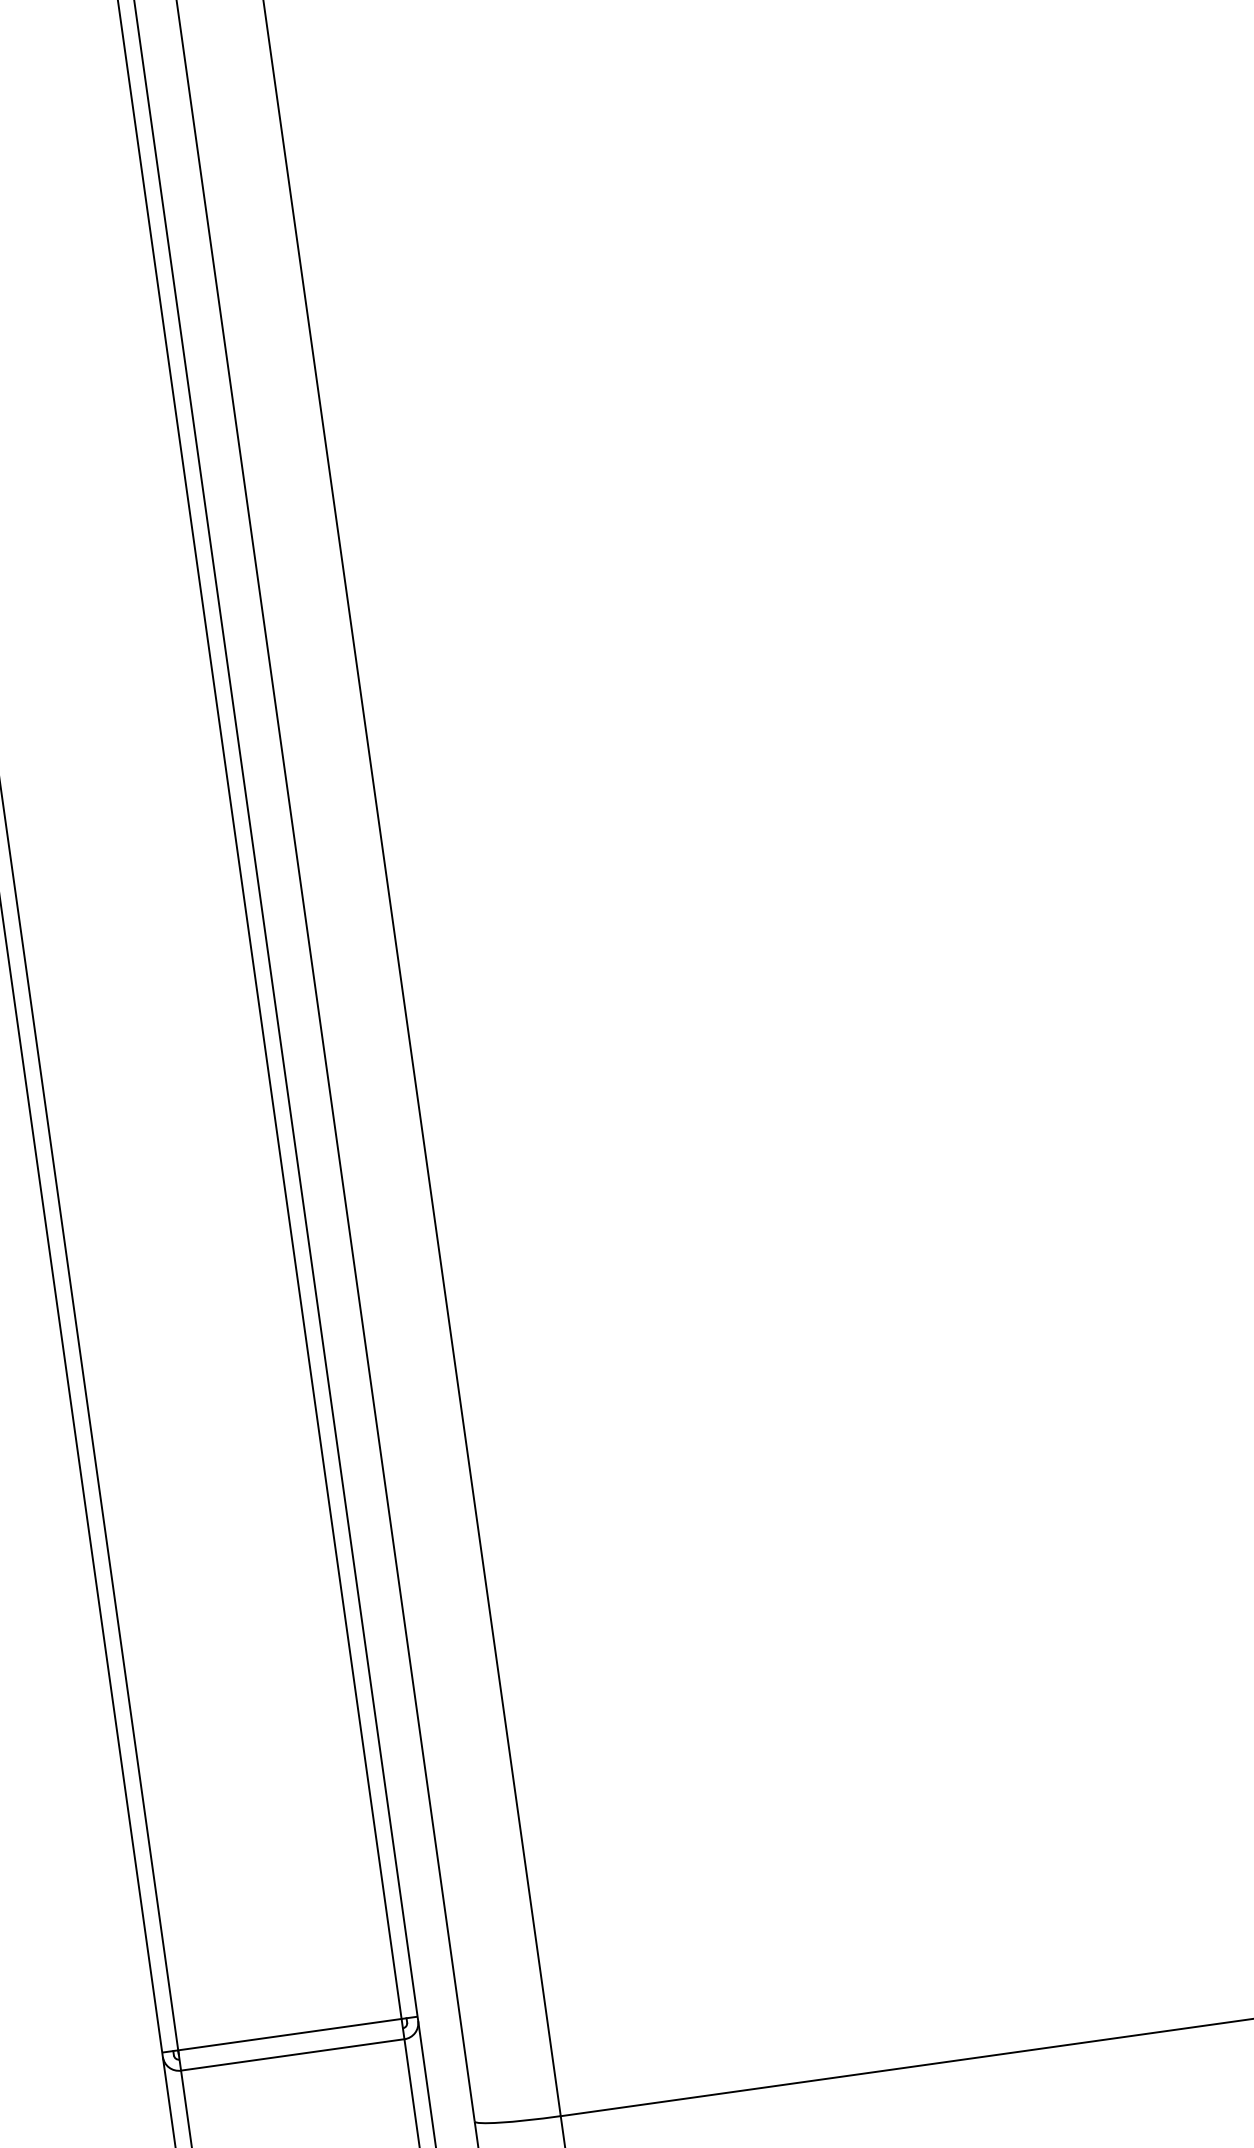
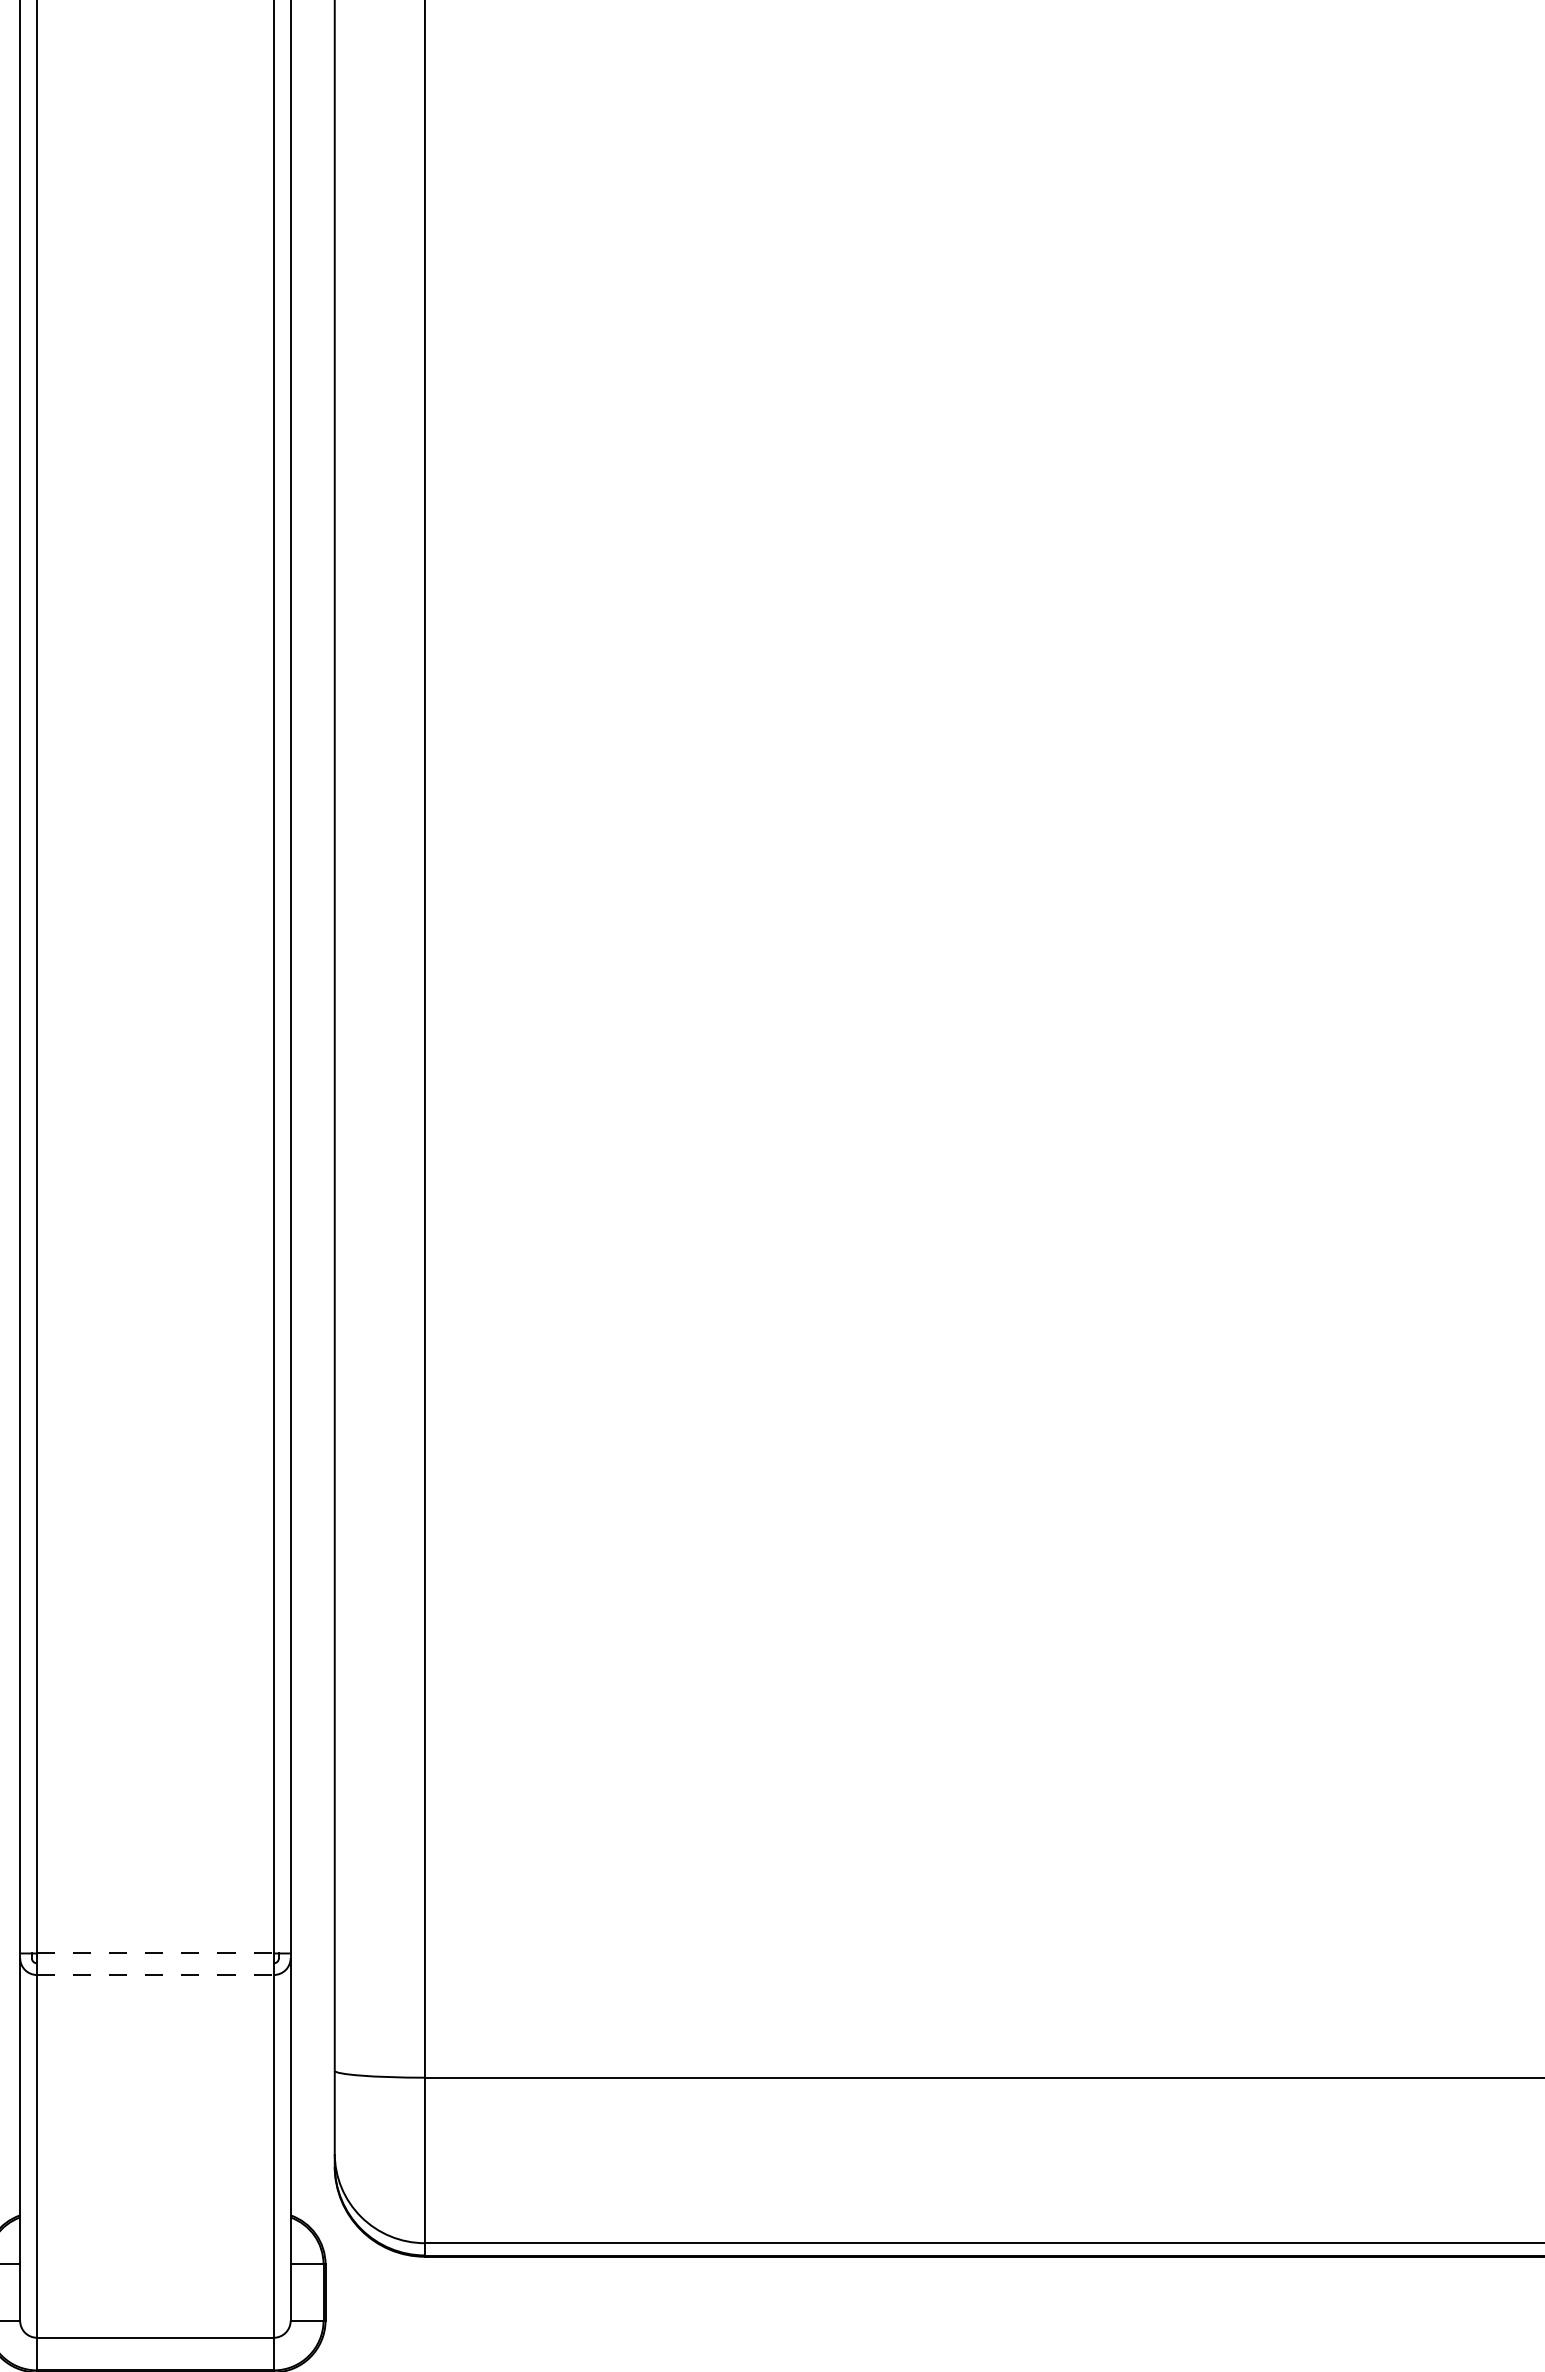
line: (290, 2034) -> (155, 1953), solid -> dashed
line: (292, 2054) -> (155, 1974), solid -> dashed

